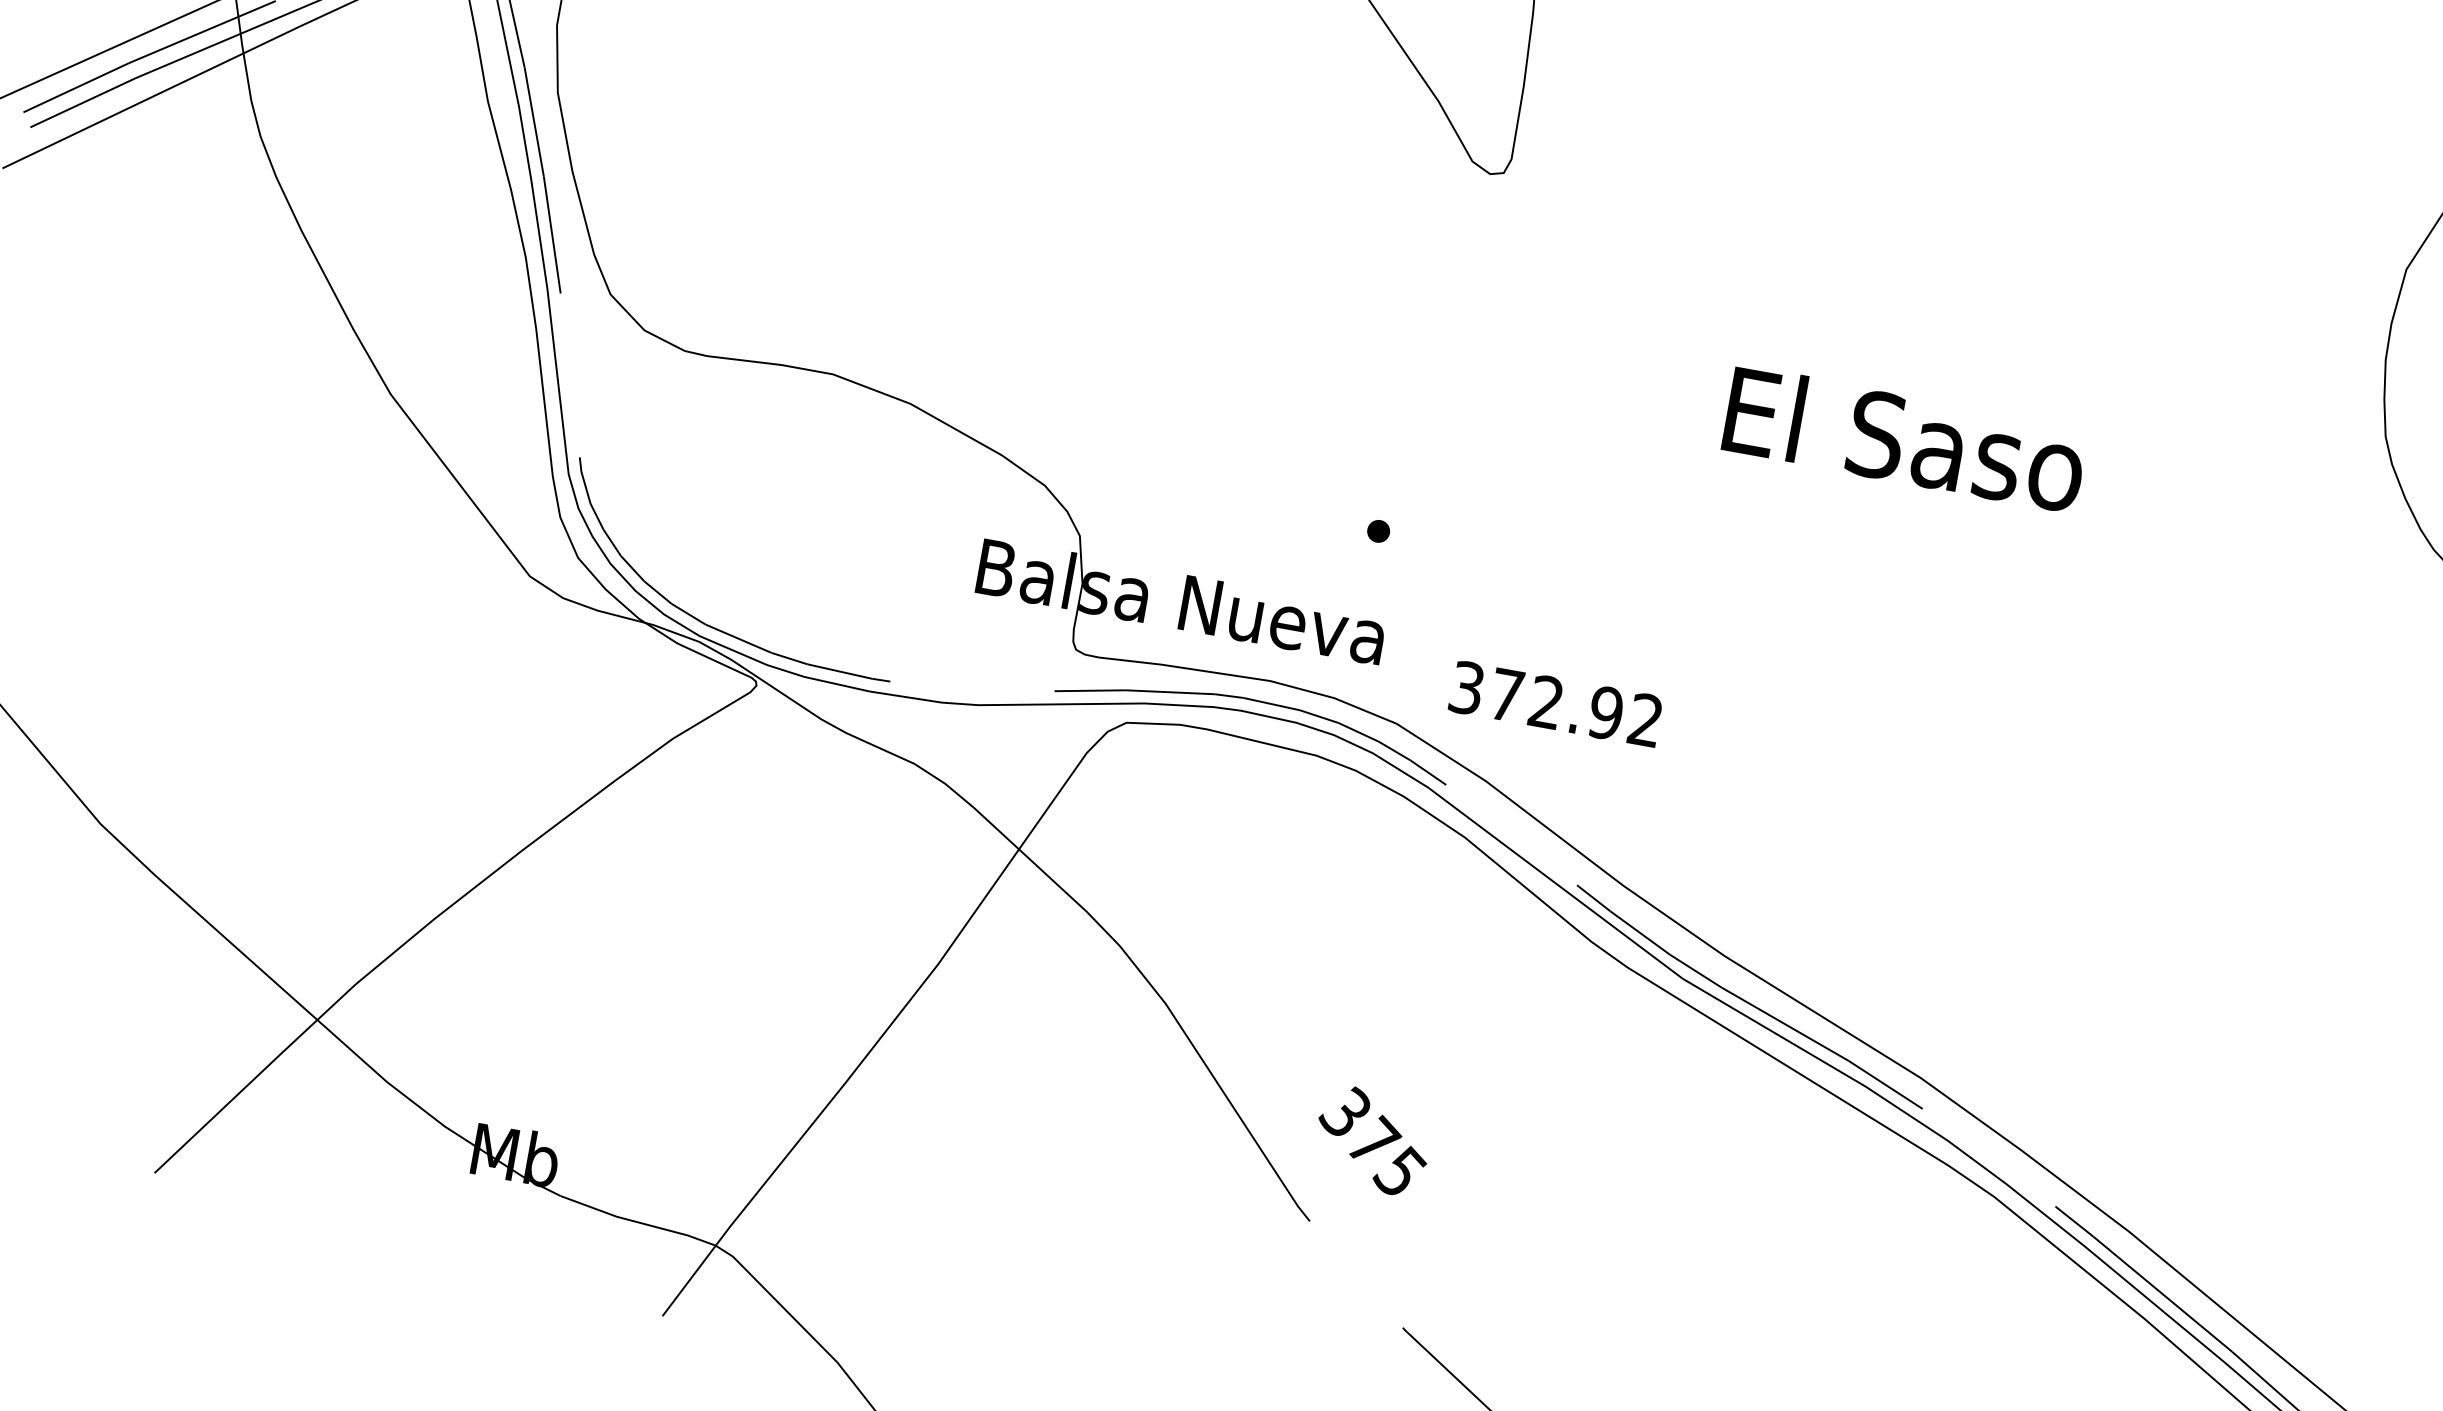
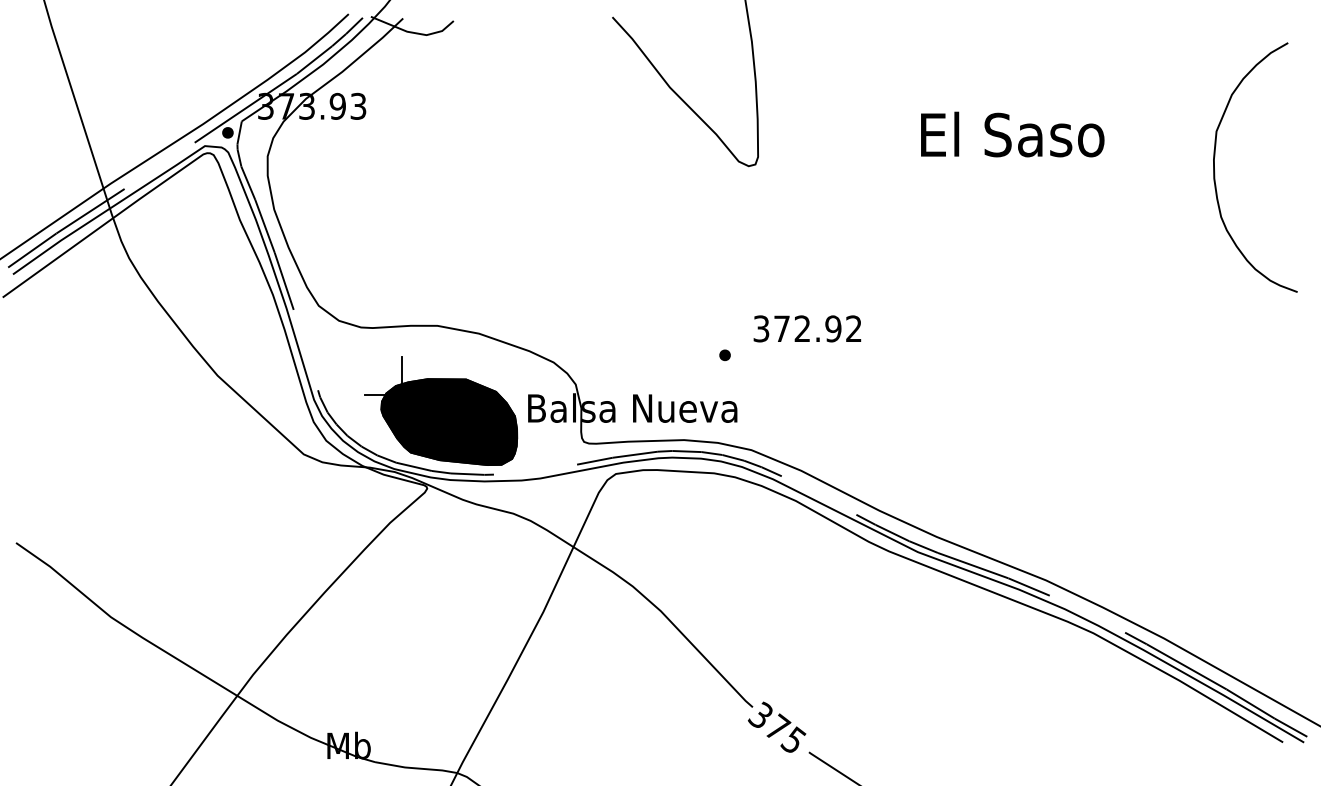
text: (1905, 438) -> (1012, 134), moved
part: (811, 539) -> (441, 410), added
text: (1556, 703) -> (807, 328), moved
text: (1373, 1139) -> (777, 726), moved

